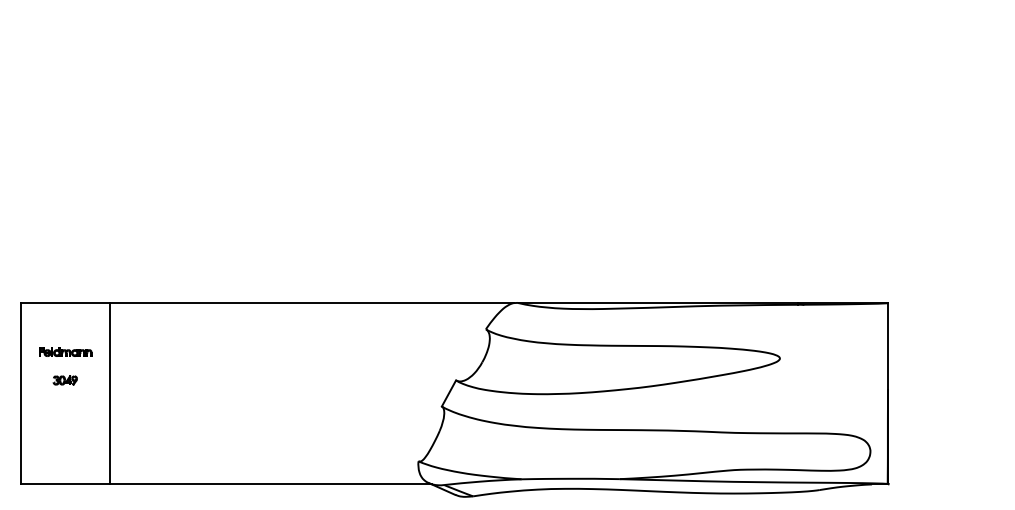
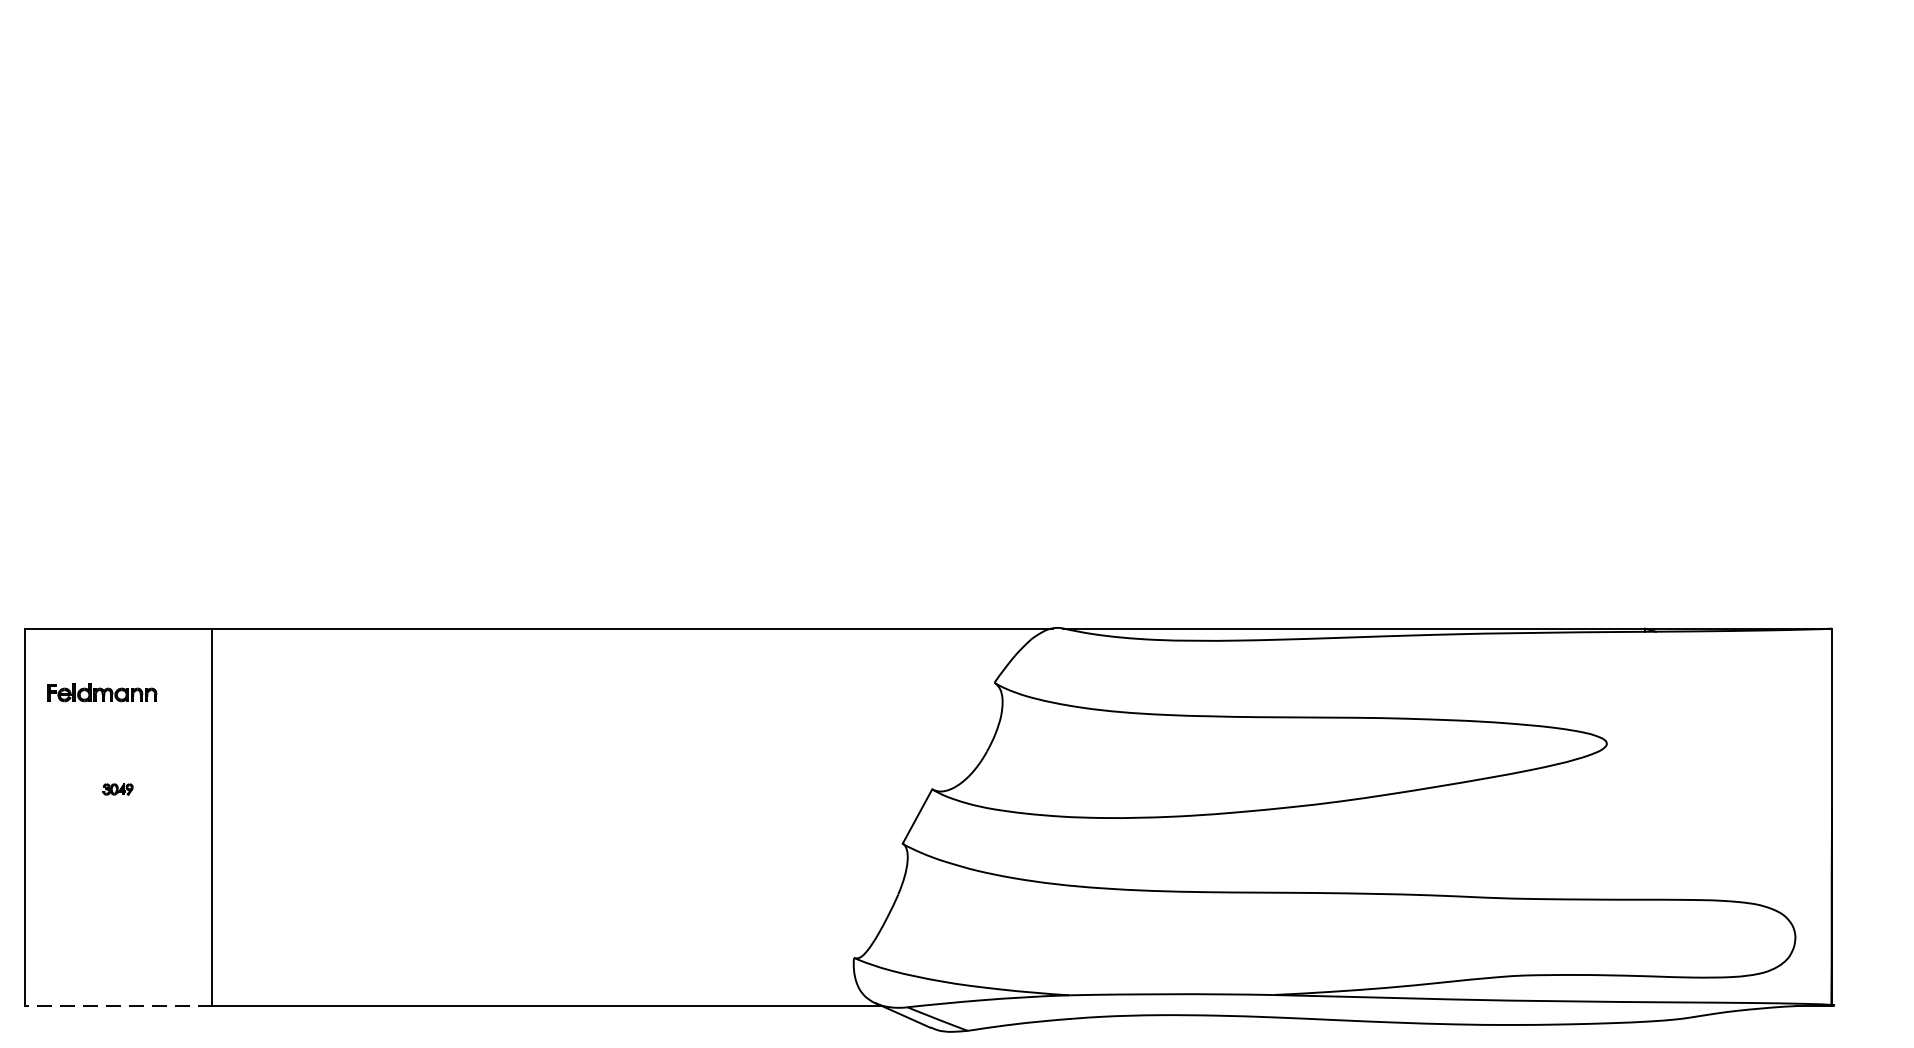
part: (65, 351) -> (102, 691), moved
part: (64, 380) -> (116, 789), size x0.6
line: (65, 484) -> (118, 1006), solid -> dashed

